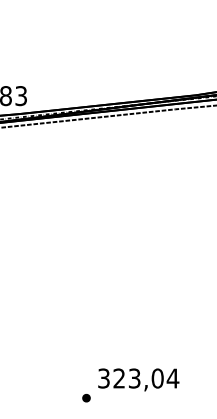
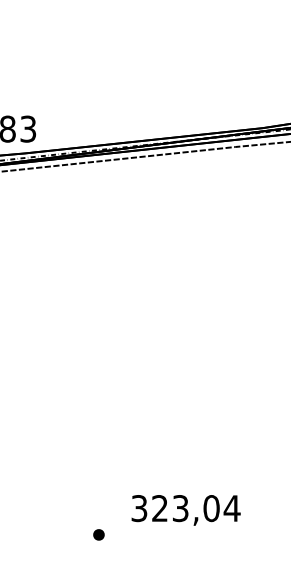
part: (86, 397) -> (98, 534), moved

